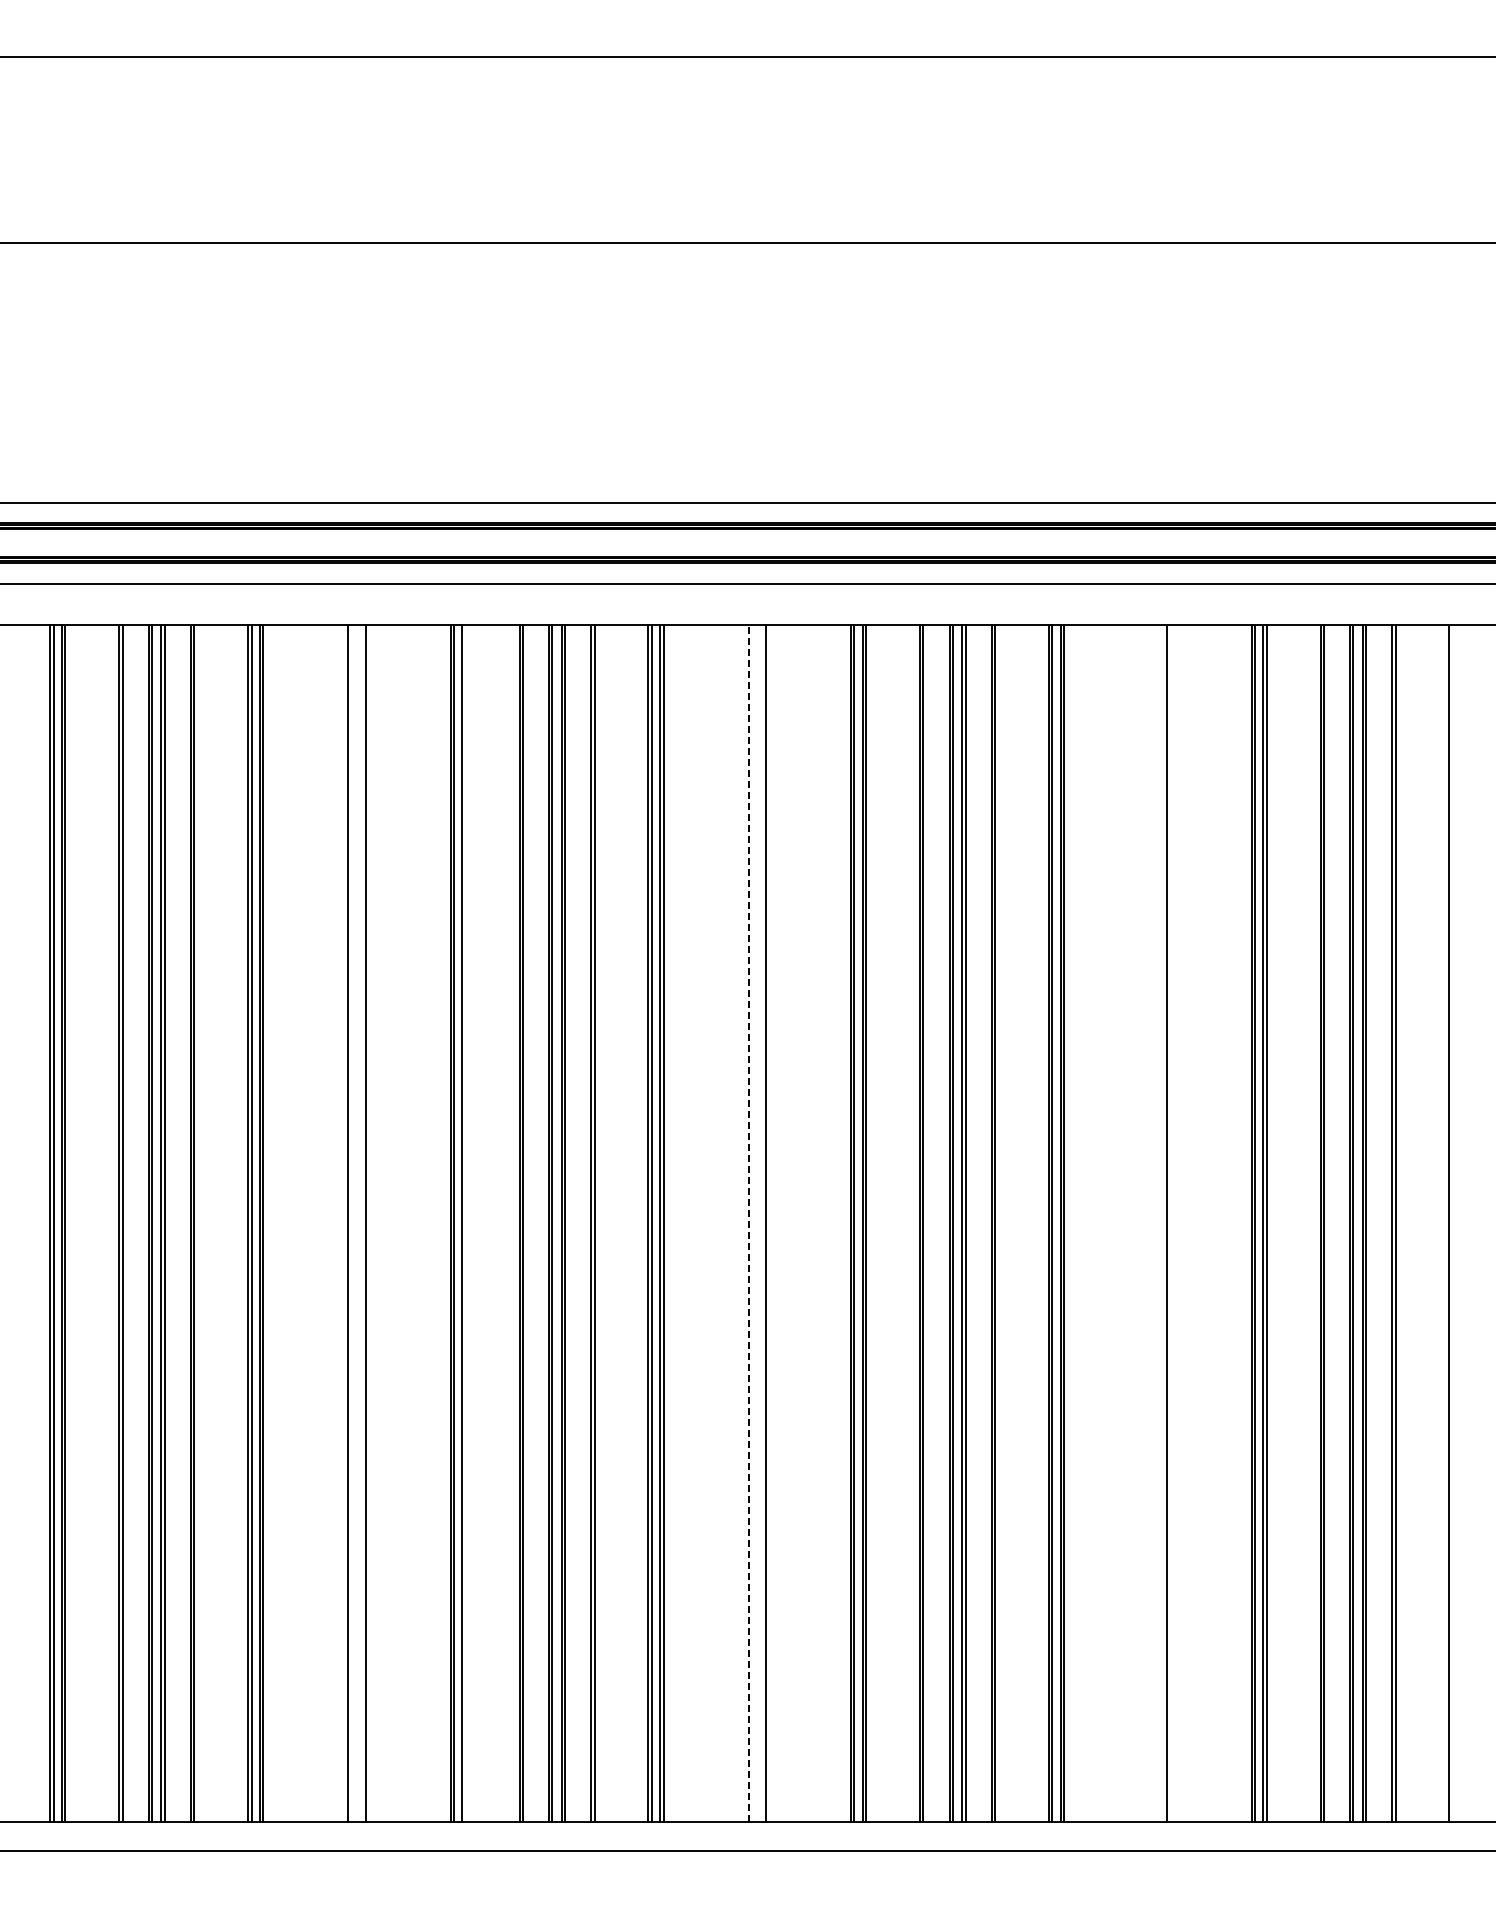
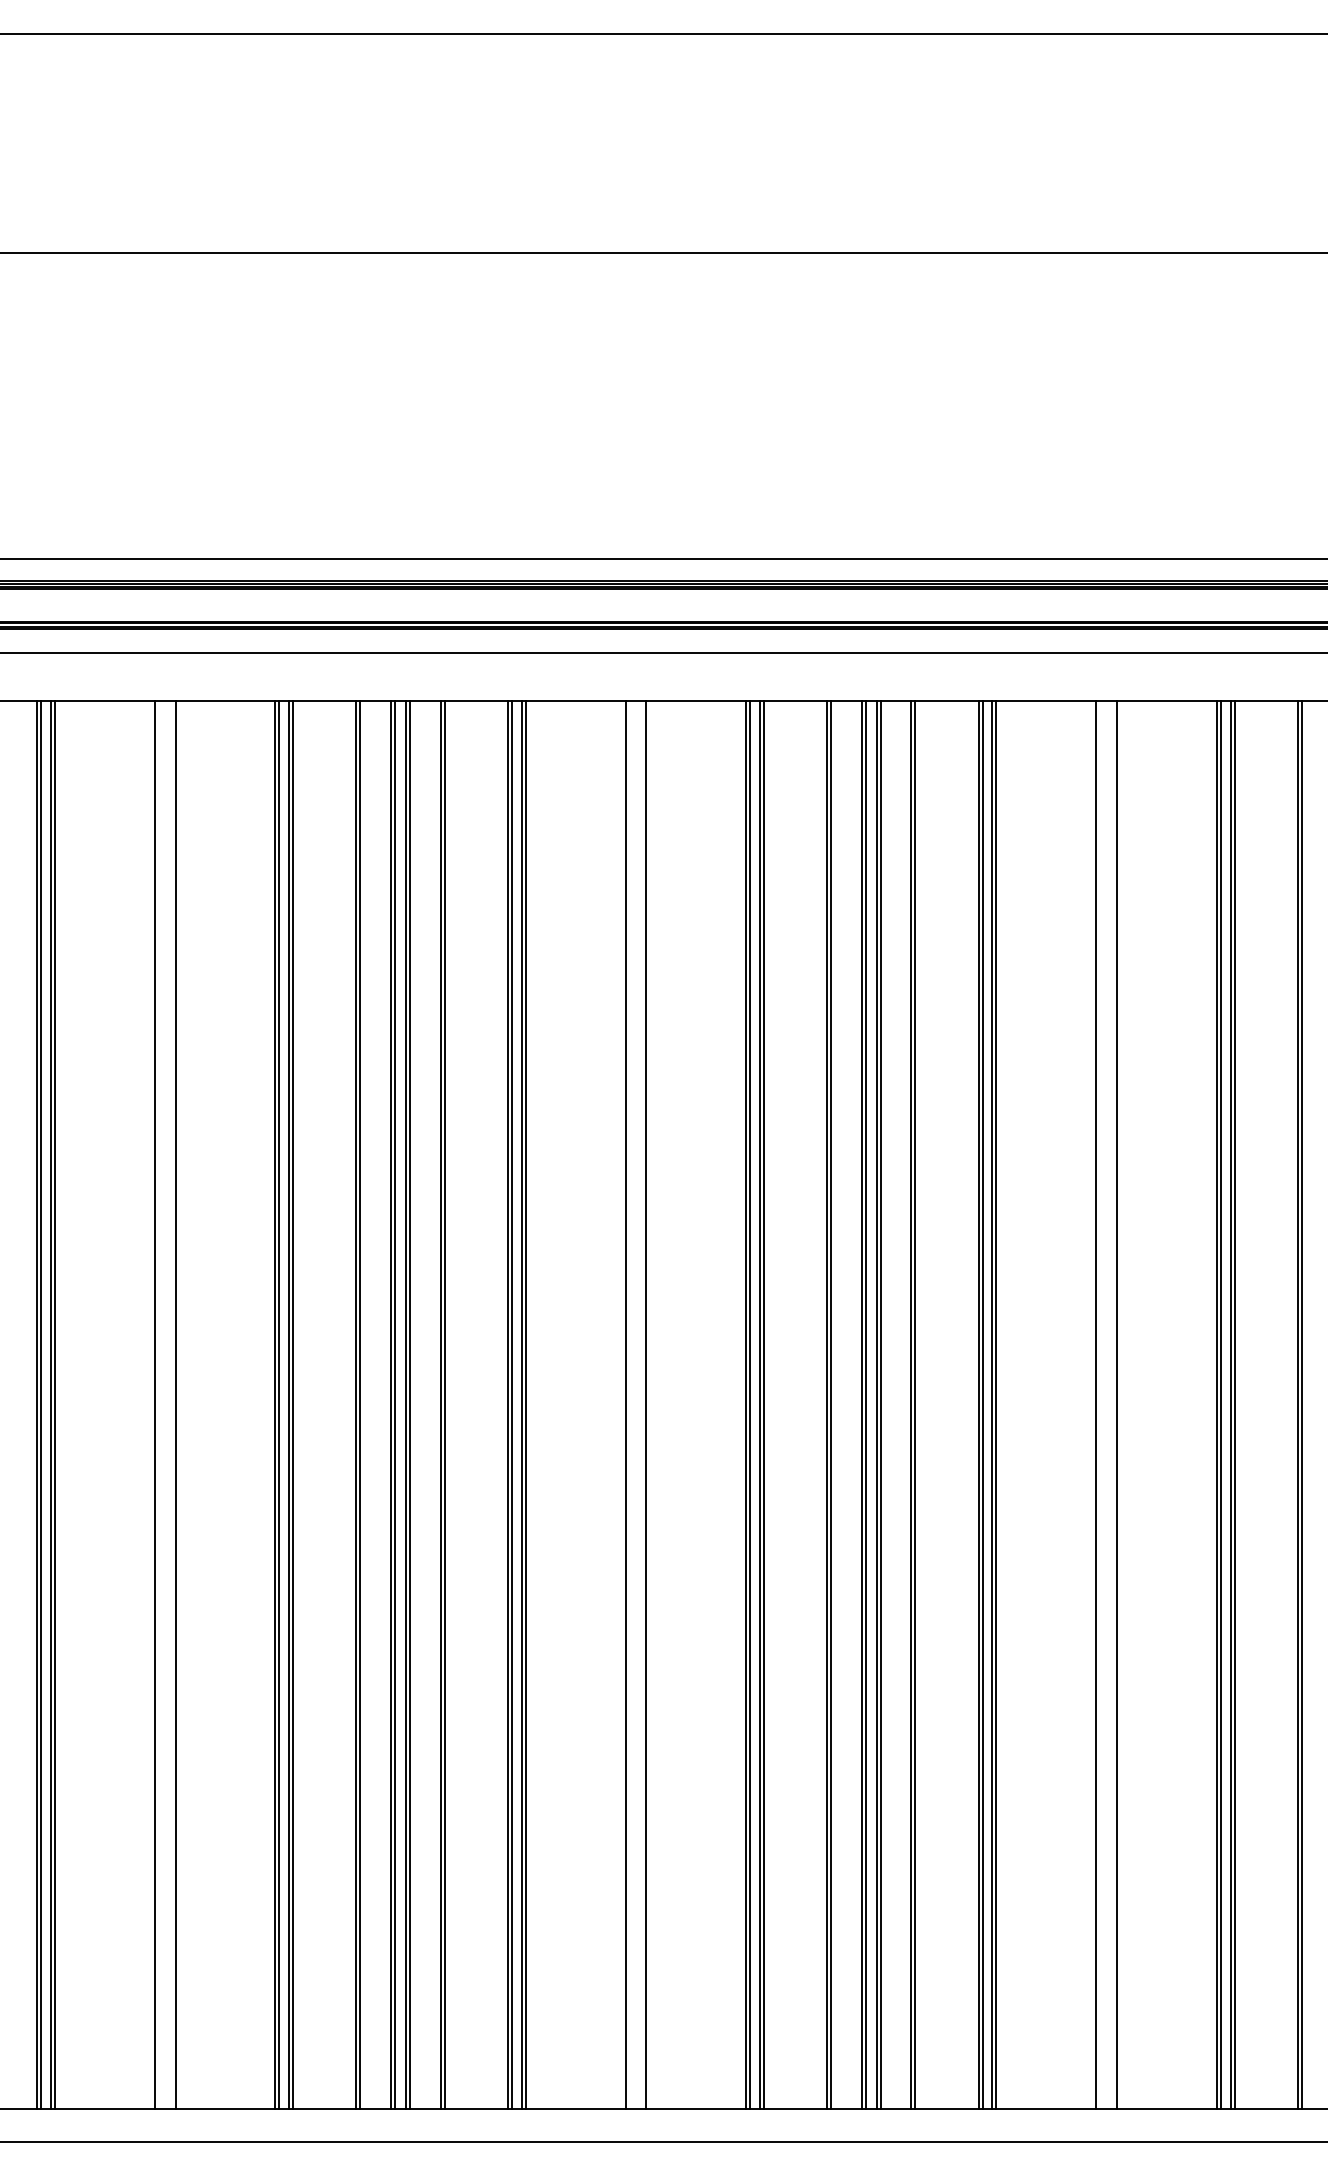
line: (465, 1223) -> (292, 1404), added
line: (748, 1223) -> (625, 1404), dashed -> solid
line: (1148, 1223) -> (1095, 1404), added

